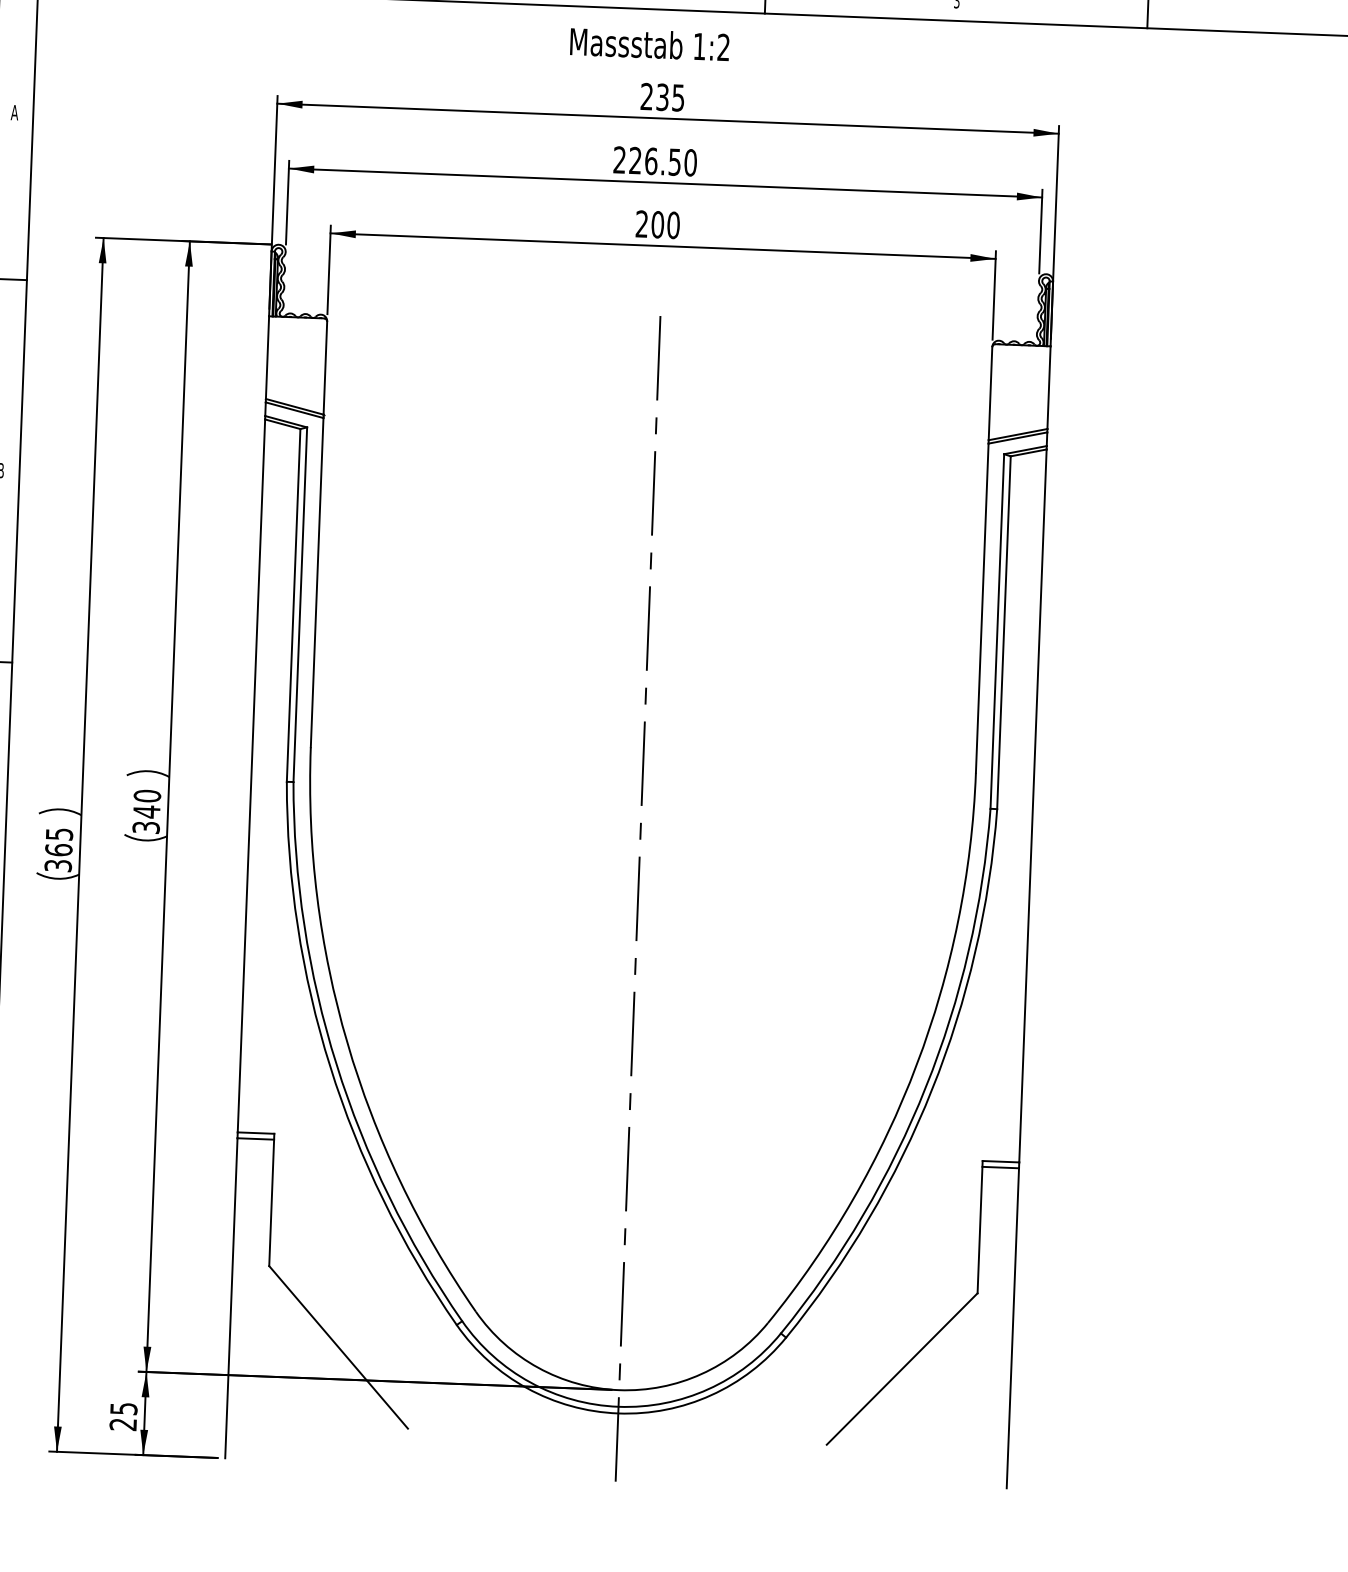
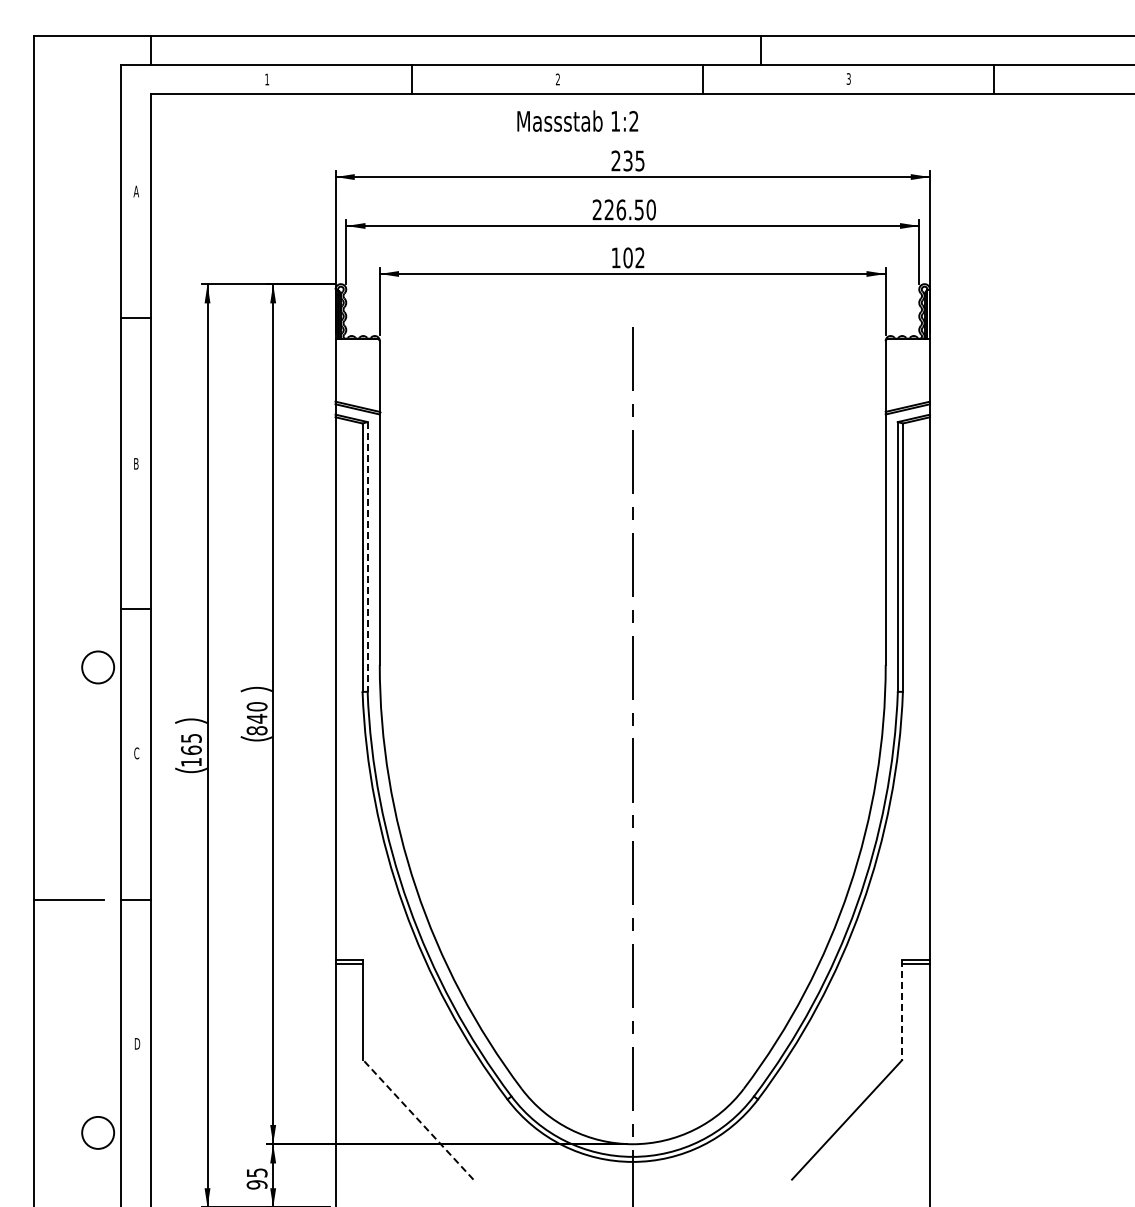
text: (649, 43) -> (577, 120), moved
text: (657, 224) -> (627, 257), 200 -> 102
line: (300, 604) -> (367, 556), solid -> dashed
text: (145, 827) -> (256, 730), 340 -> 840
text: (58, 864) -> (191, 761), 365 -> 165
line: (980, 1227) -> (902, 1010), solid -> dashed
line: (338, 1346) -> (418, 1119), solid -> dashed
text: (122, 1424) -> (256, 1184), 25 -> 95

